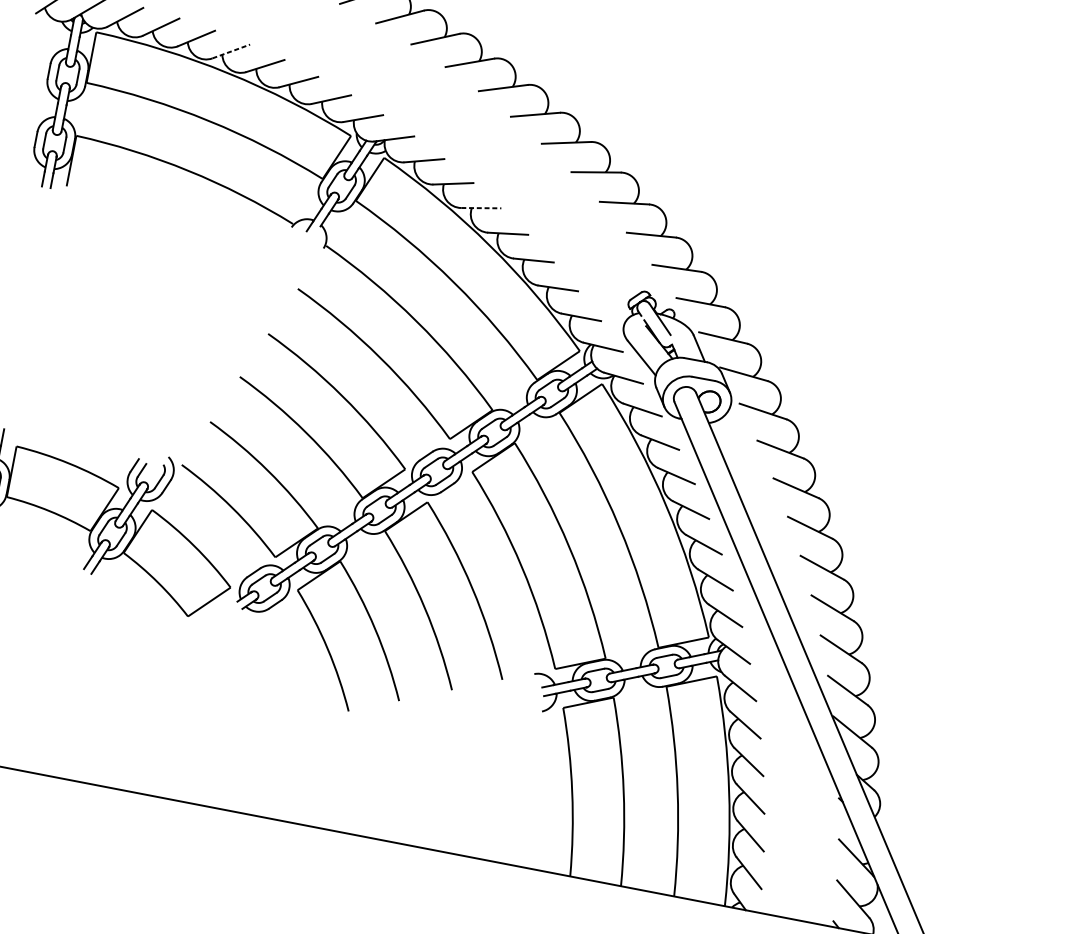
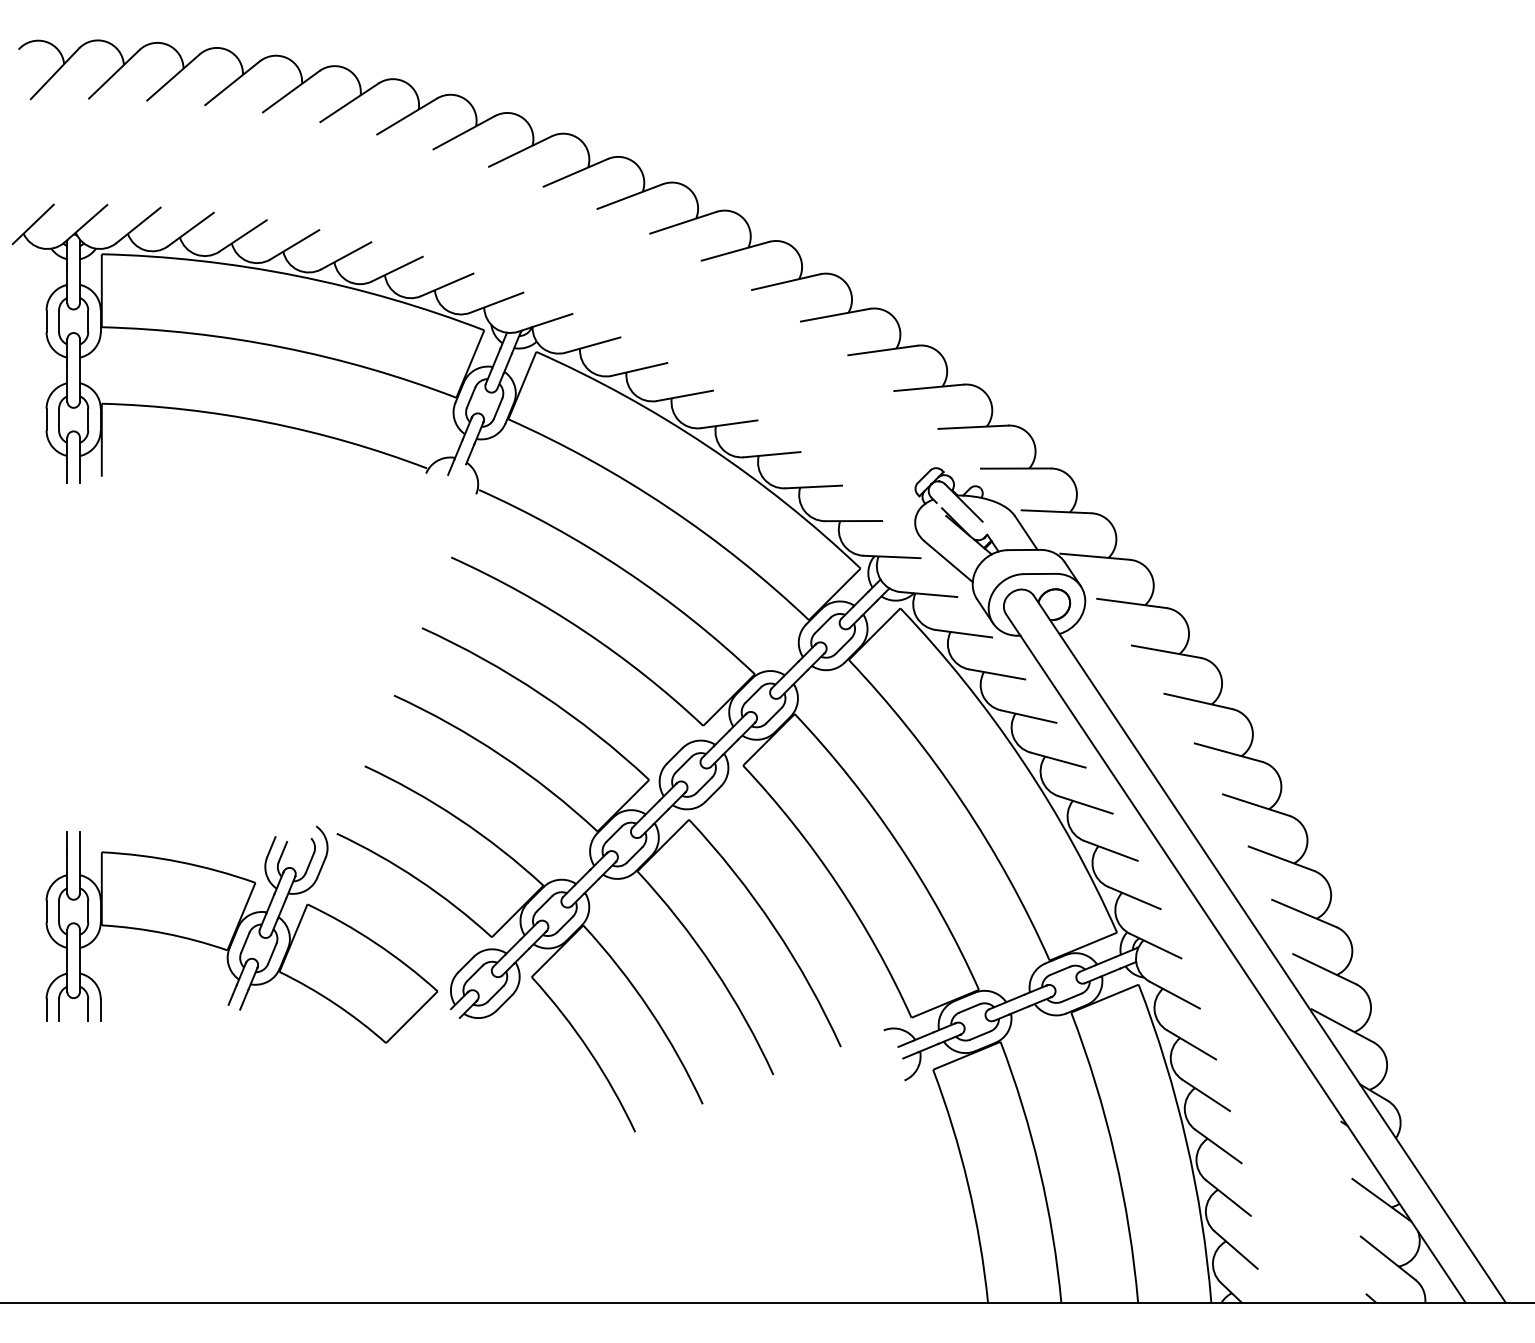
line: (231, 51) -> (295, 244), dashed -> solid
line: (481, 207) -> (685, 395), dashed -> solid

